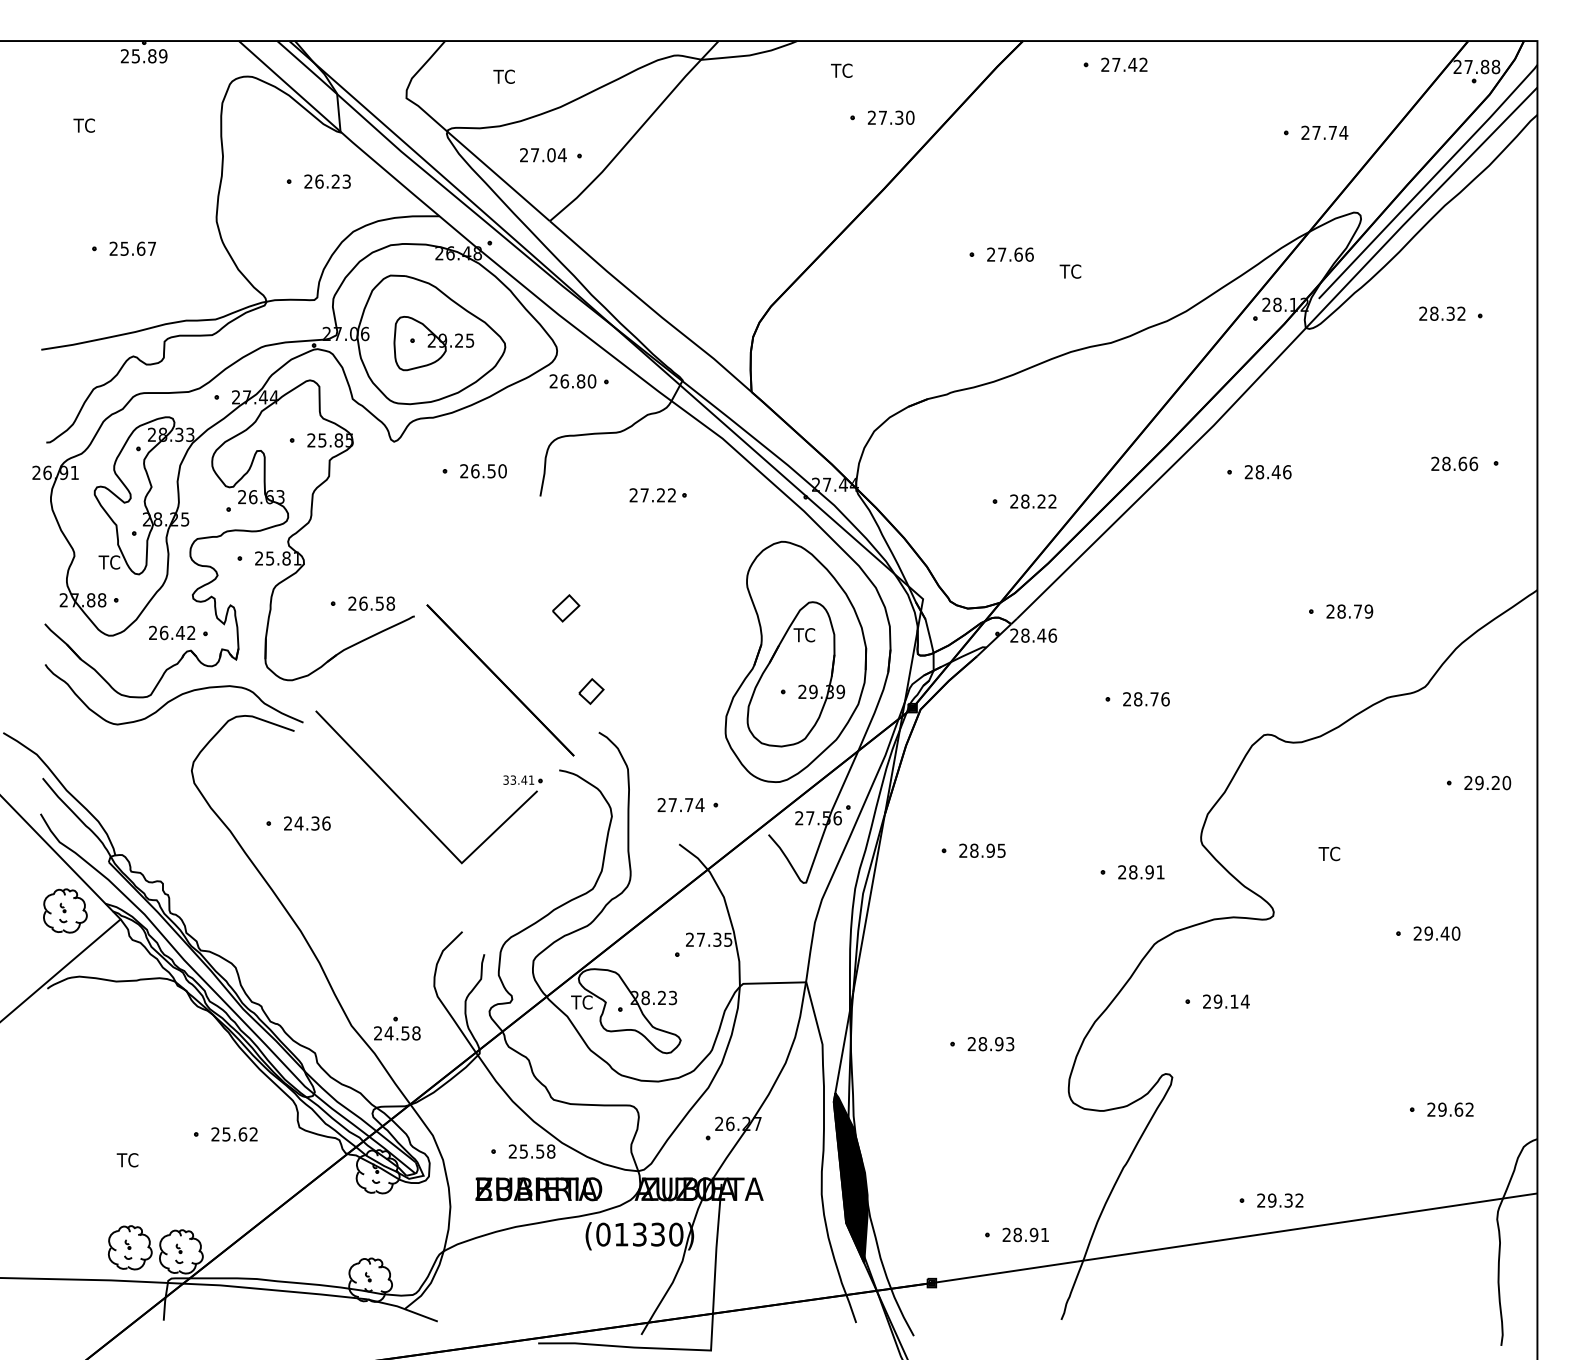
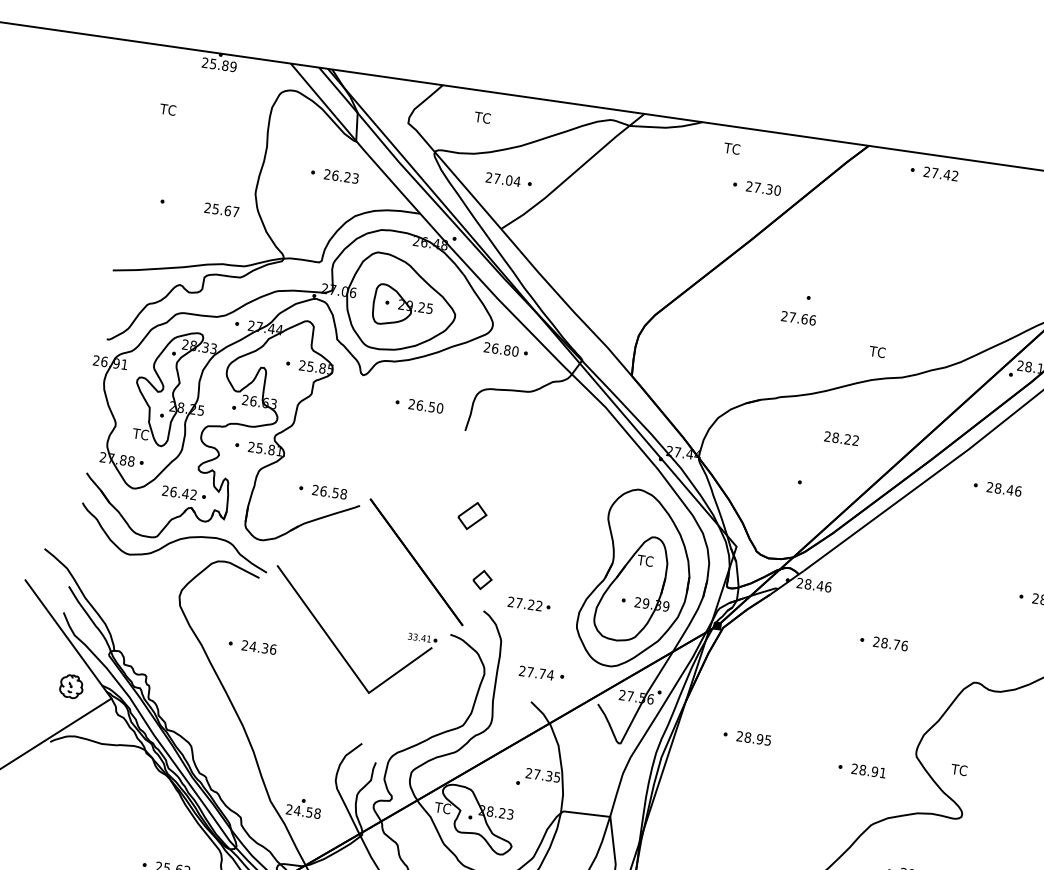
text: (132, 248) -> (221, 209), moved
text: (1010, 254) -> (798, 318), moved
text: (1070, 271) -> (877, 351), moved
part: (657, 495) -> (528, 604), moved
text: (1033, 501) -> (841, 438), moved
part: (566, 608) -> (472, 516), size x1.4
text: (1329, 853) -> (959, 769), moved
part: (65, 910) -> (71, 686), size x0.7

